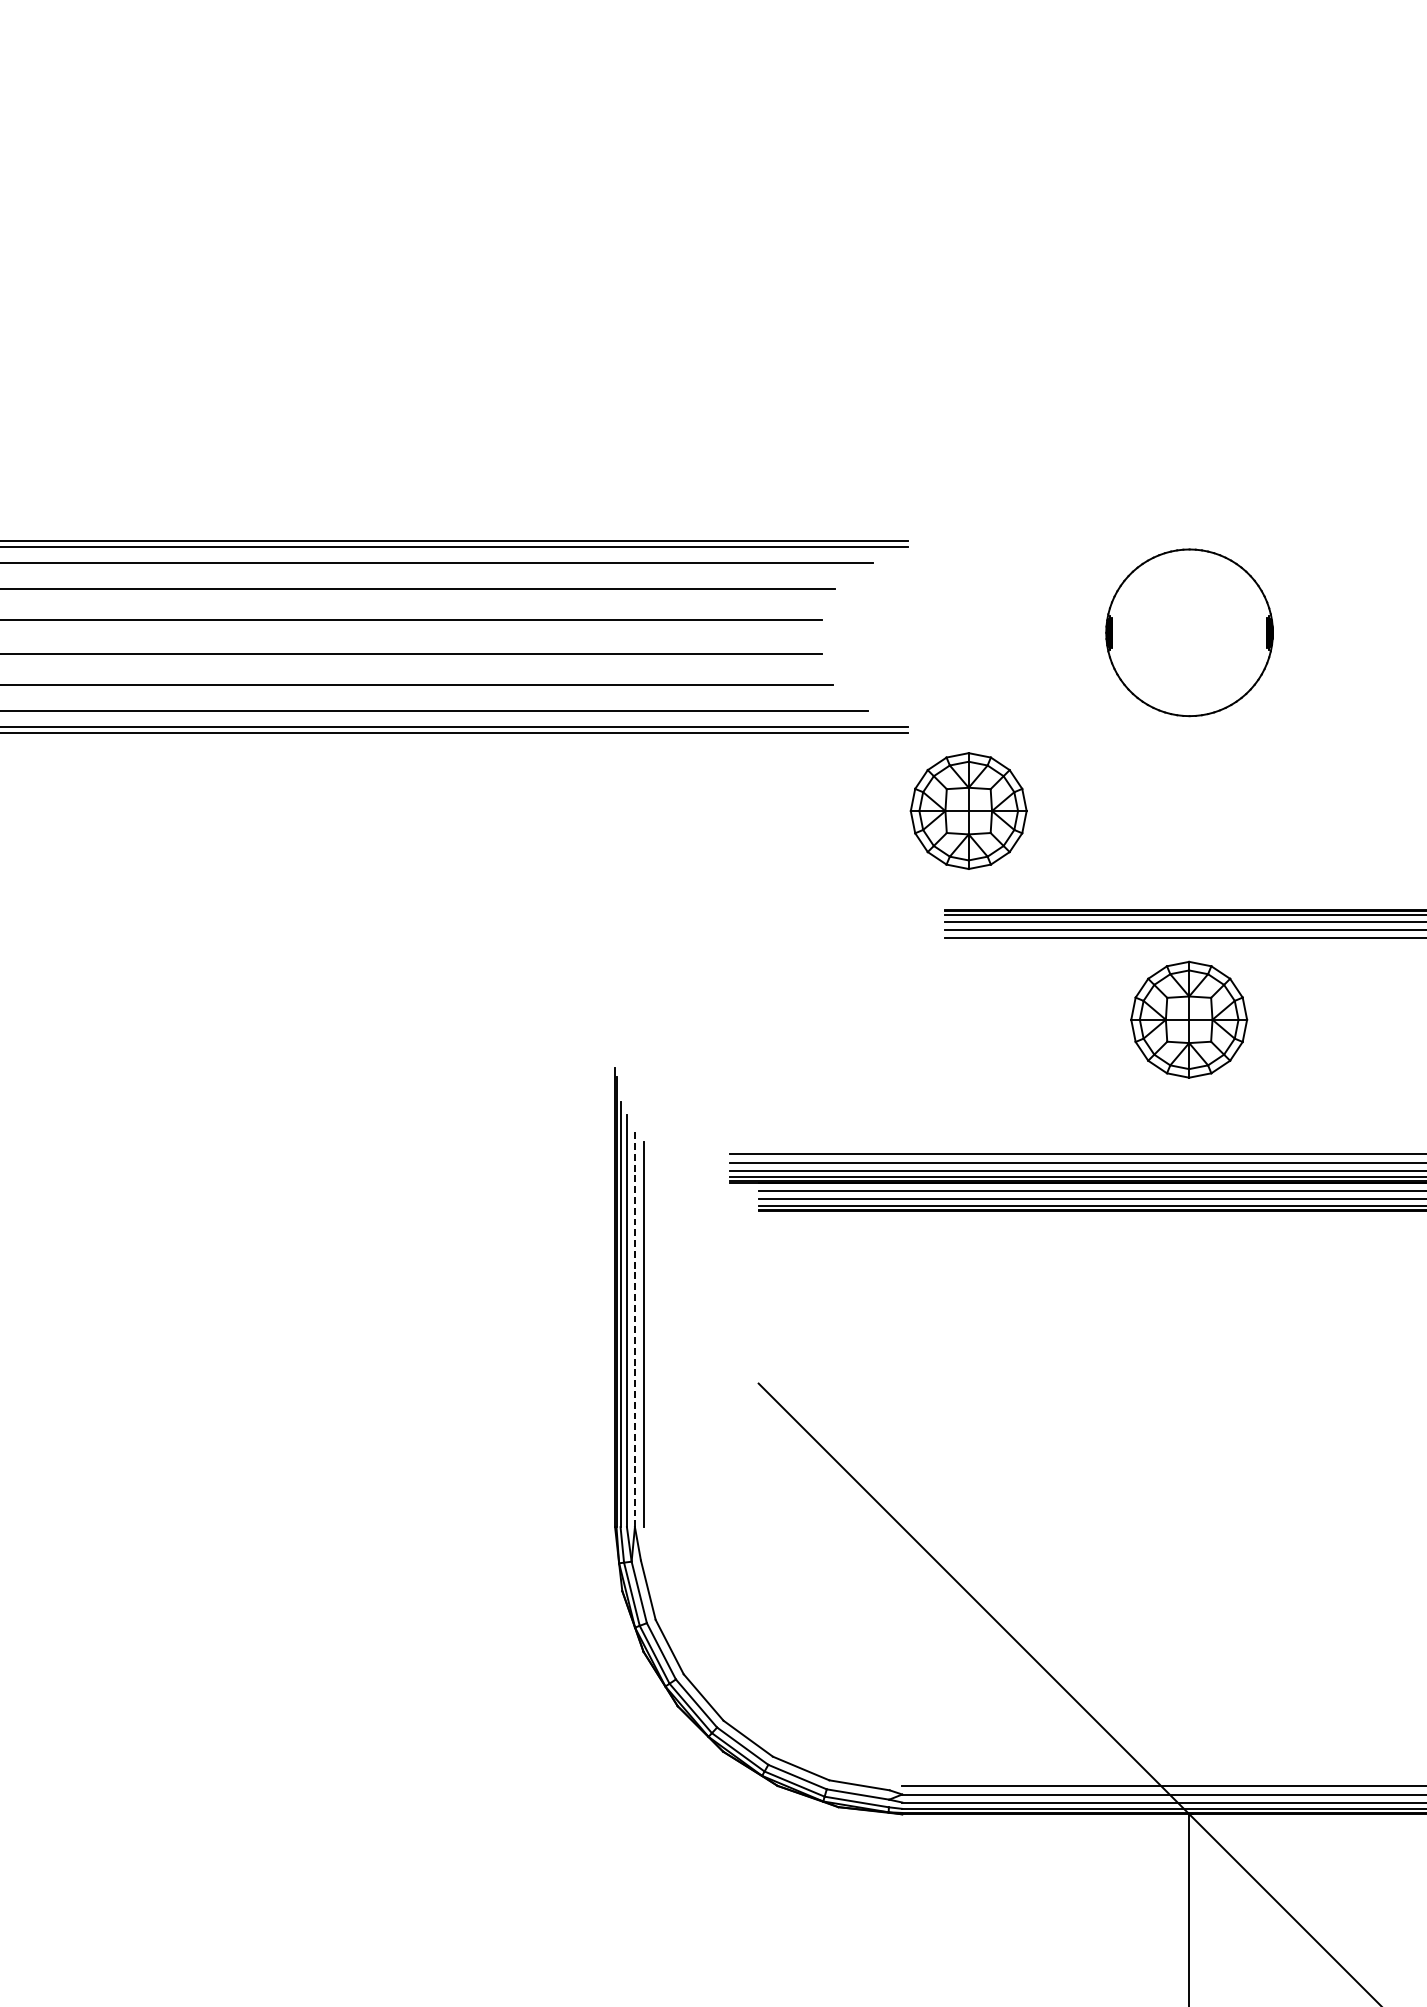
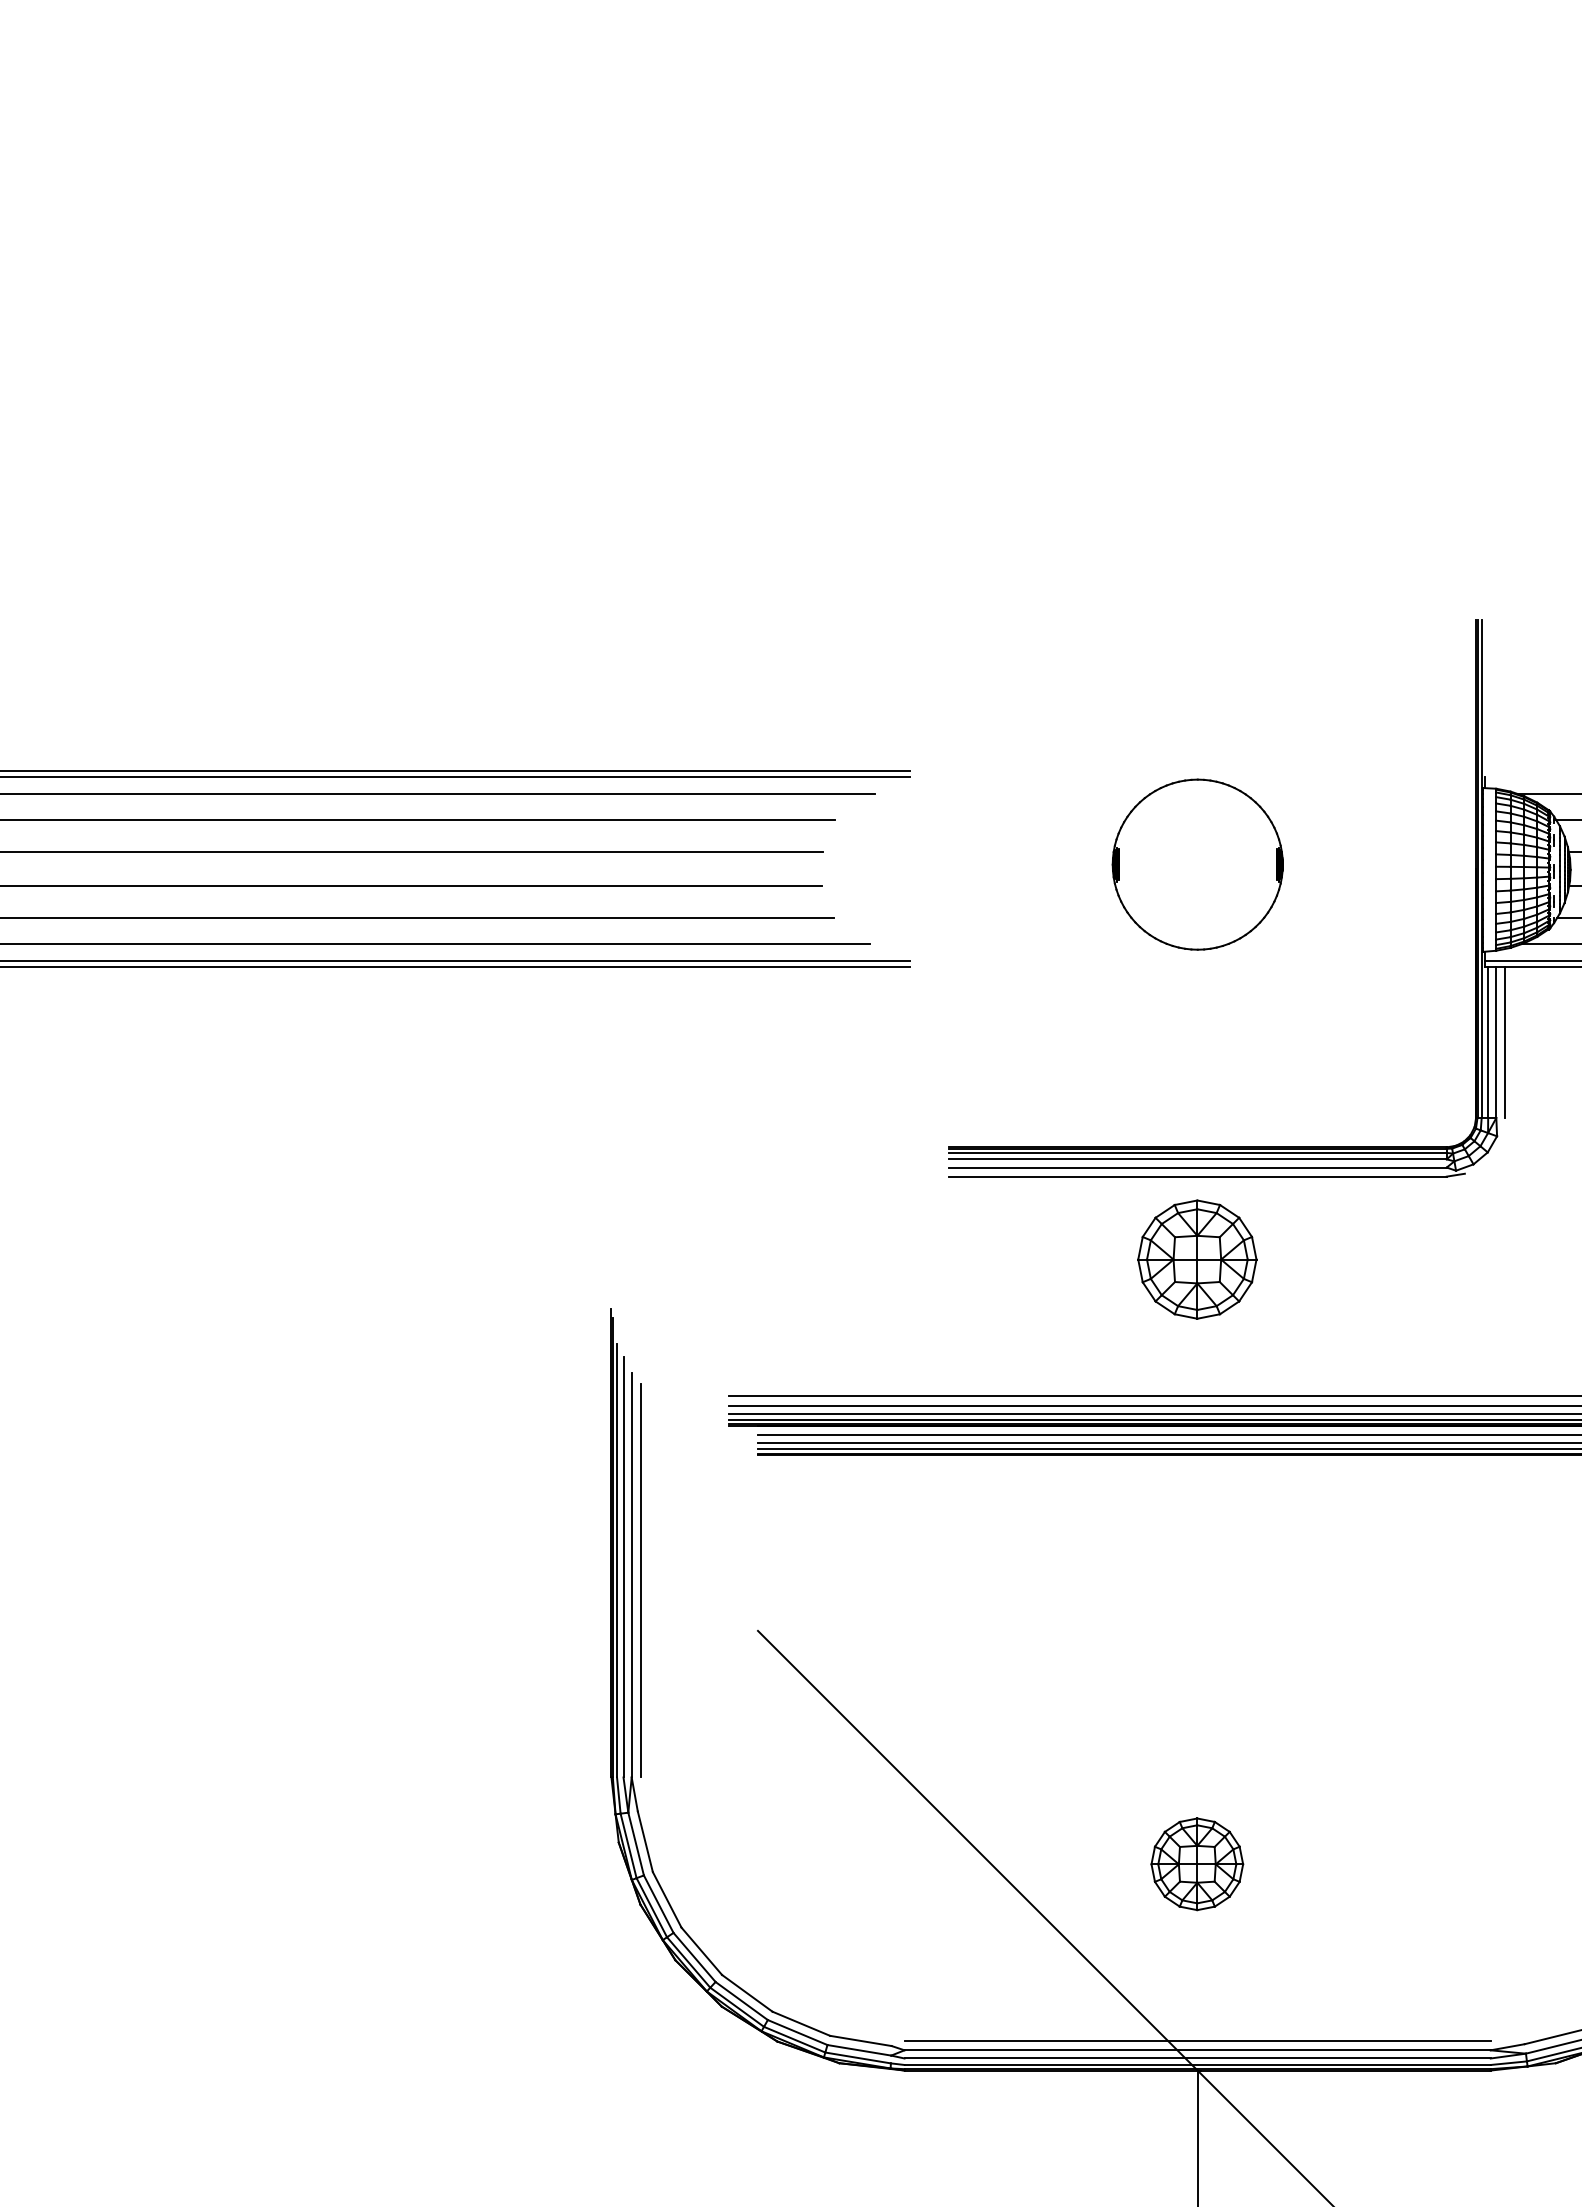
part: (968, 810) -> (972, 1046), removed
line: (634, 1328) -> (631, 1574), dashed -> solid
part: (1189, 1612) -> (1197, 1864), added

